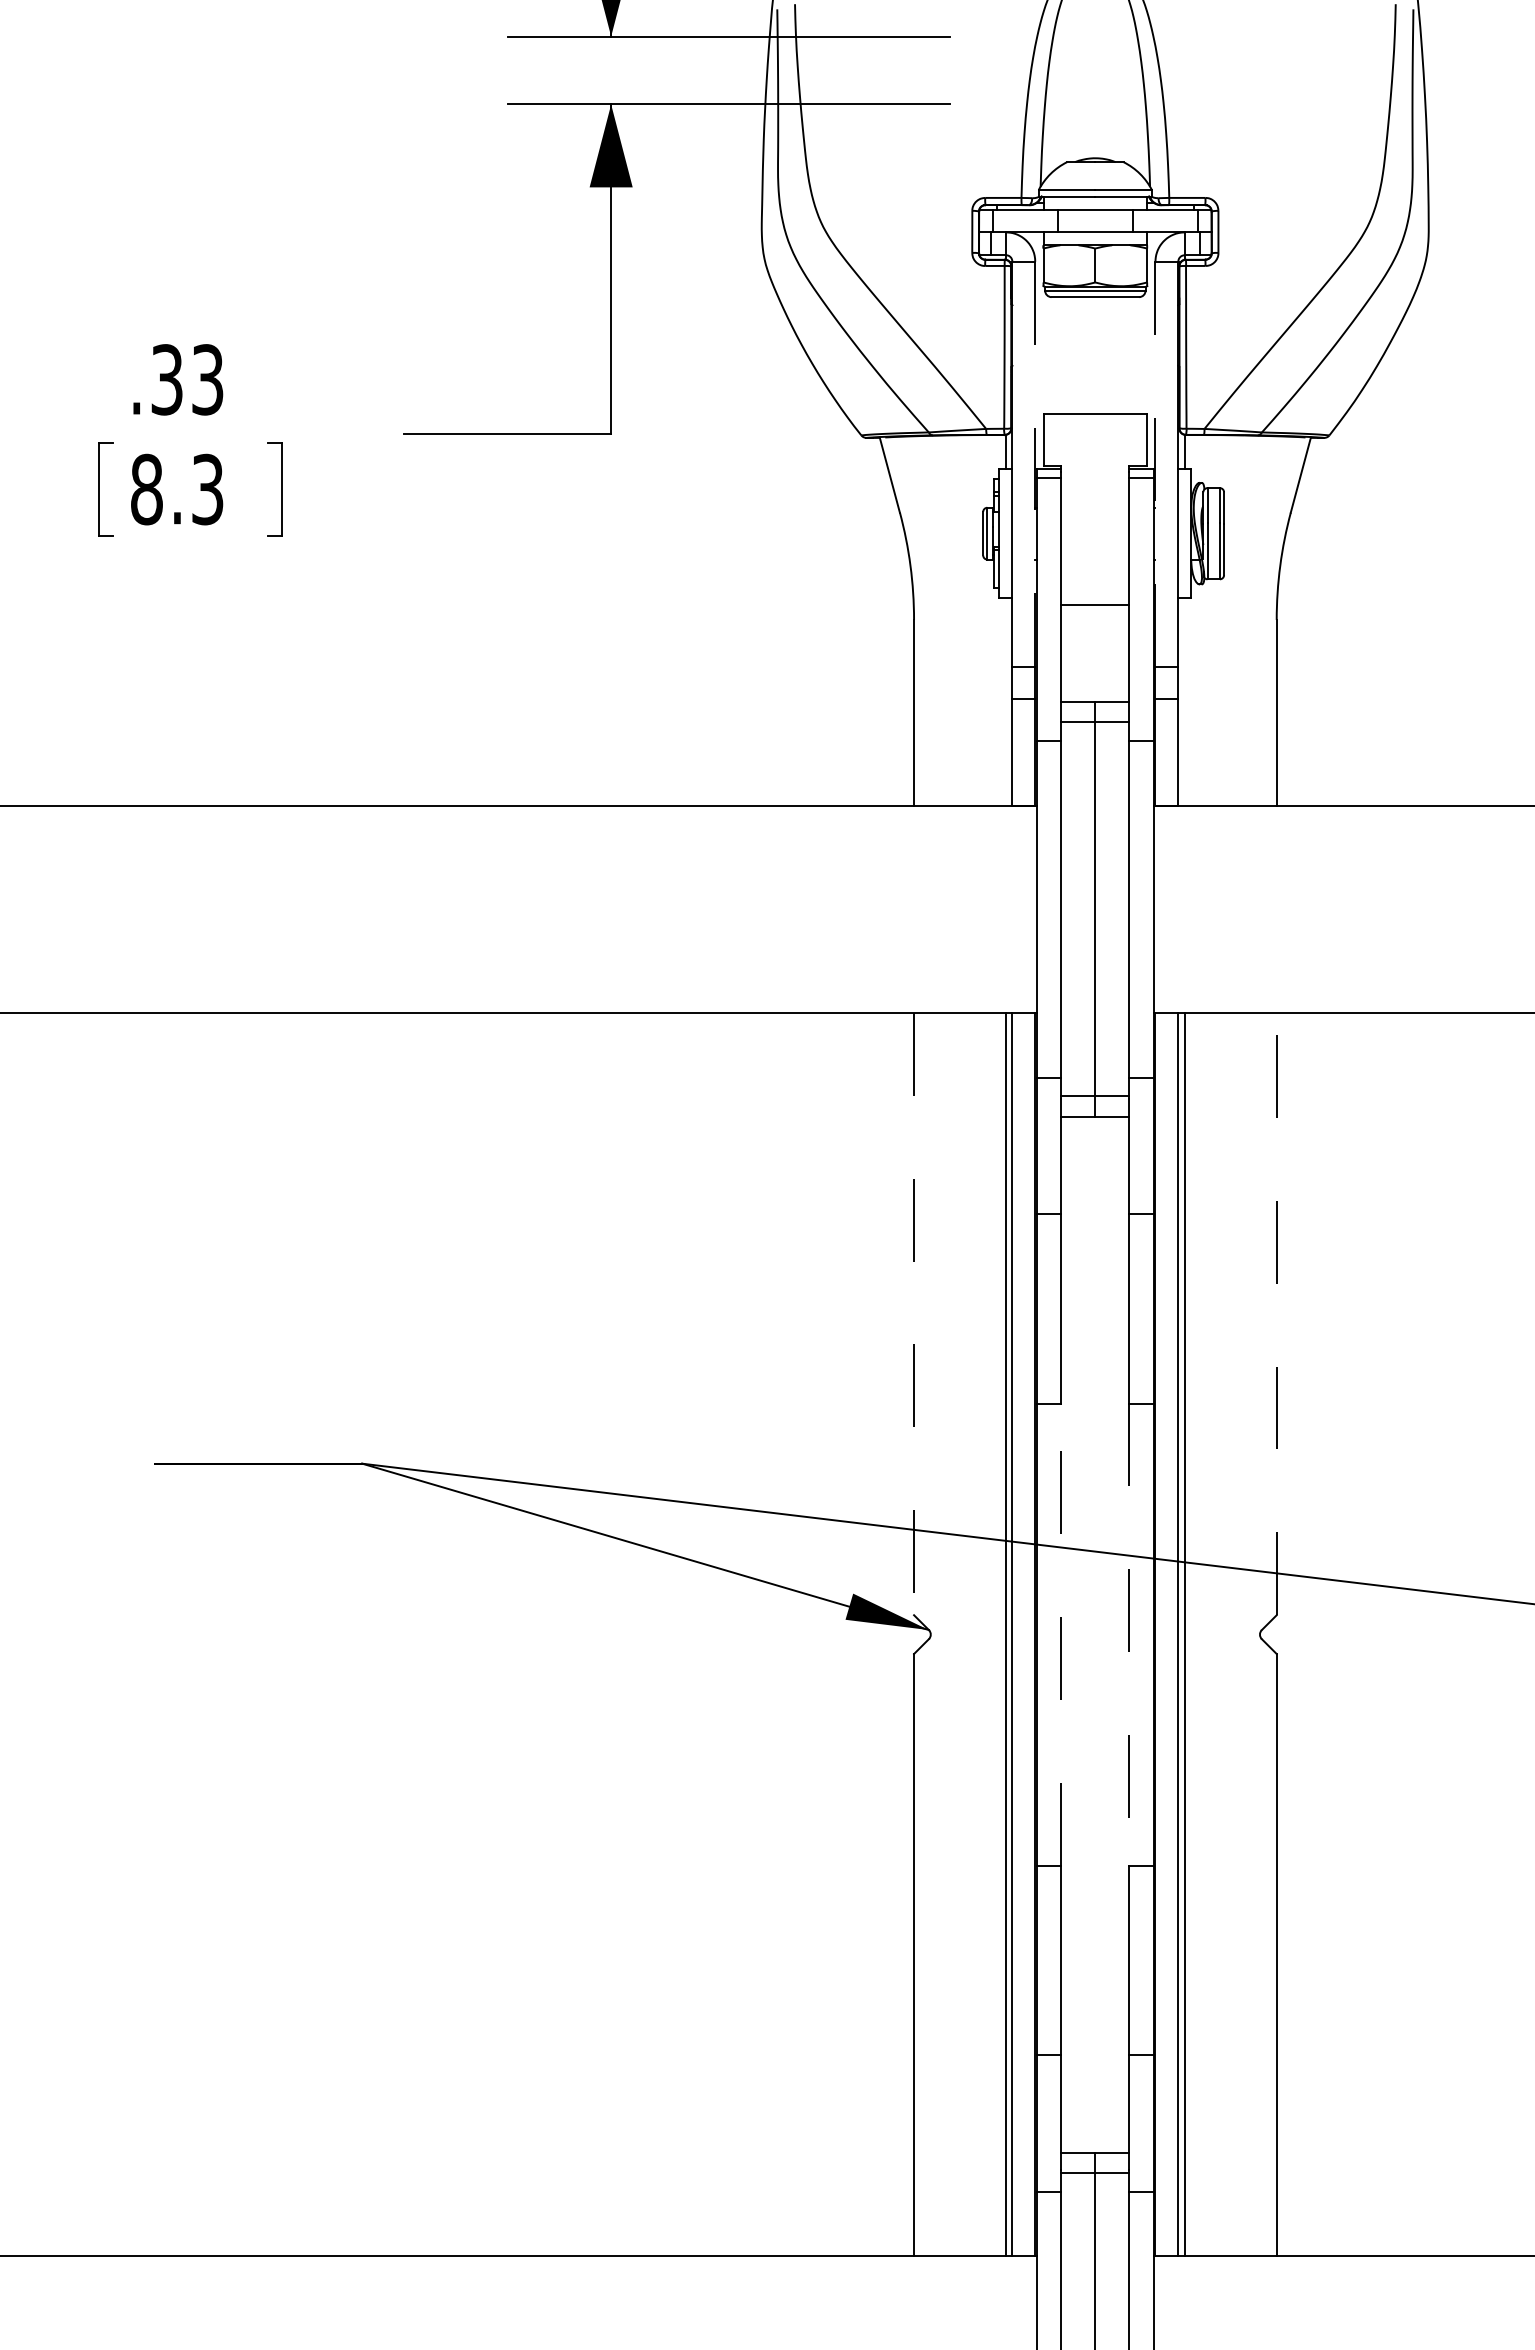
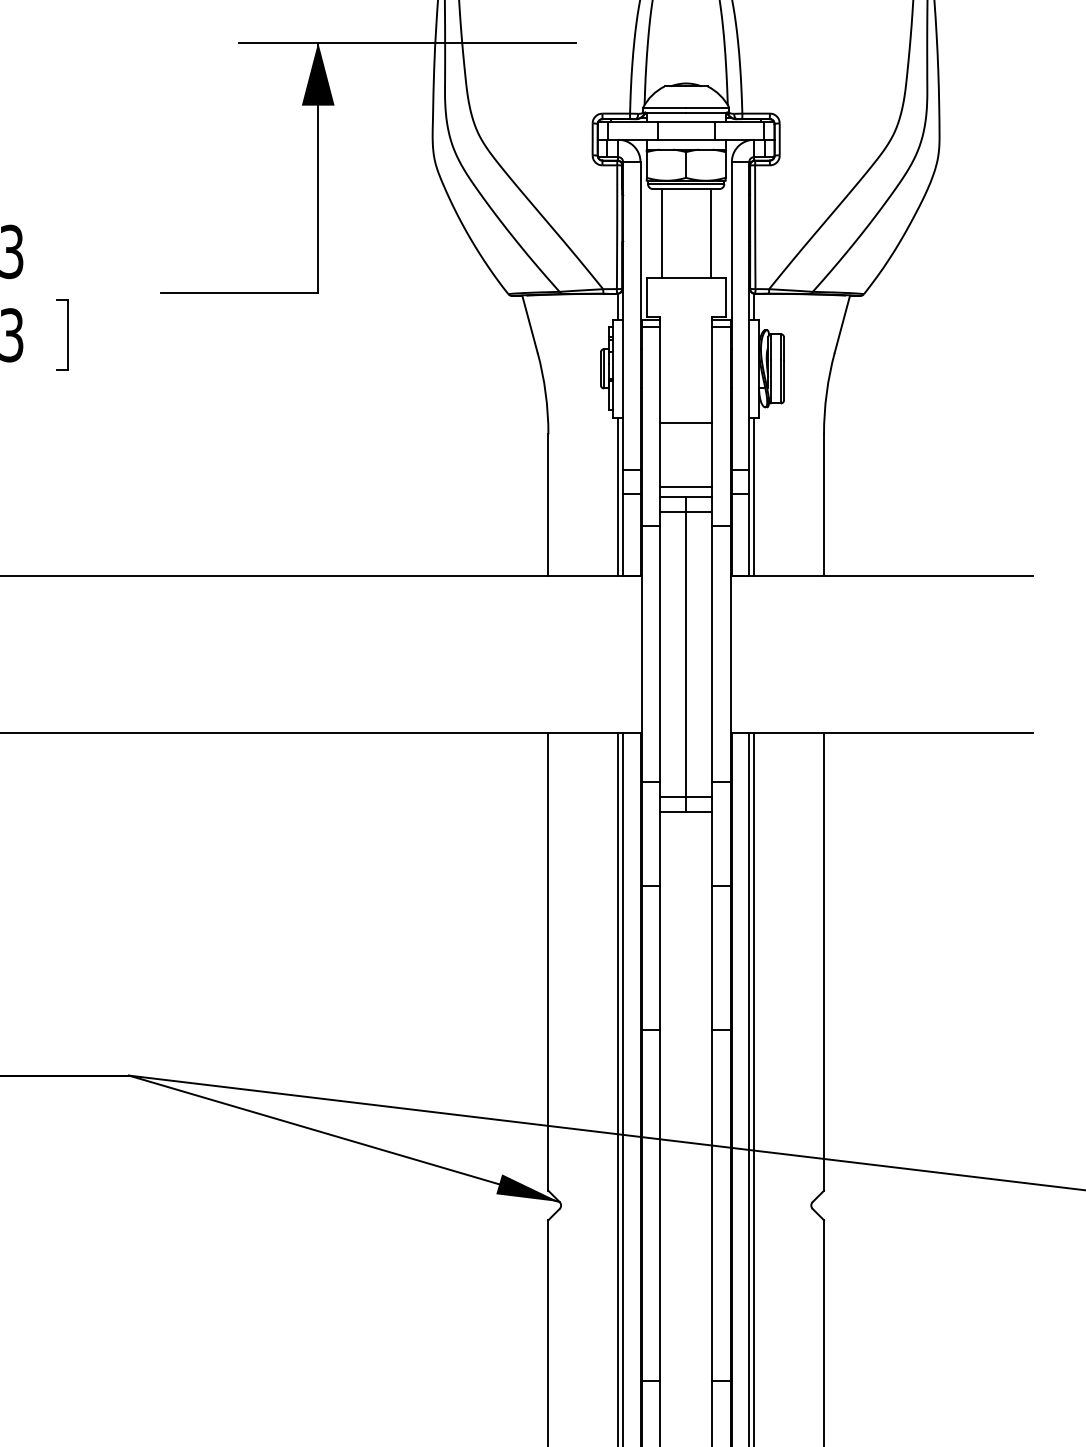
line: (1063, 355) -> (661, 233), added
line: (1127, 355) -> (710, 233), added
line: (1035, 464) -> (640, 316), dashed -> solid
line: (1155, 464) -> (731, 316), dashed -> solid
line: (1095, 689) -> (686, 487), added
line: (1005, 701) -> (617, 496), added
line: (1184, 701) -> (753, 496), added
line: (1276, 1313) -> (823, 961), dashed -> solid
line: (914, 1314) -> (548, 962), dashed -> solid
line: (1061, 1634) -> (660, 1205), dashed -> solid
line: (1129, 1635) -> (712, 1206), dashed -> solid

